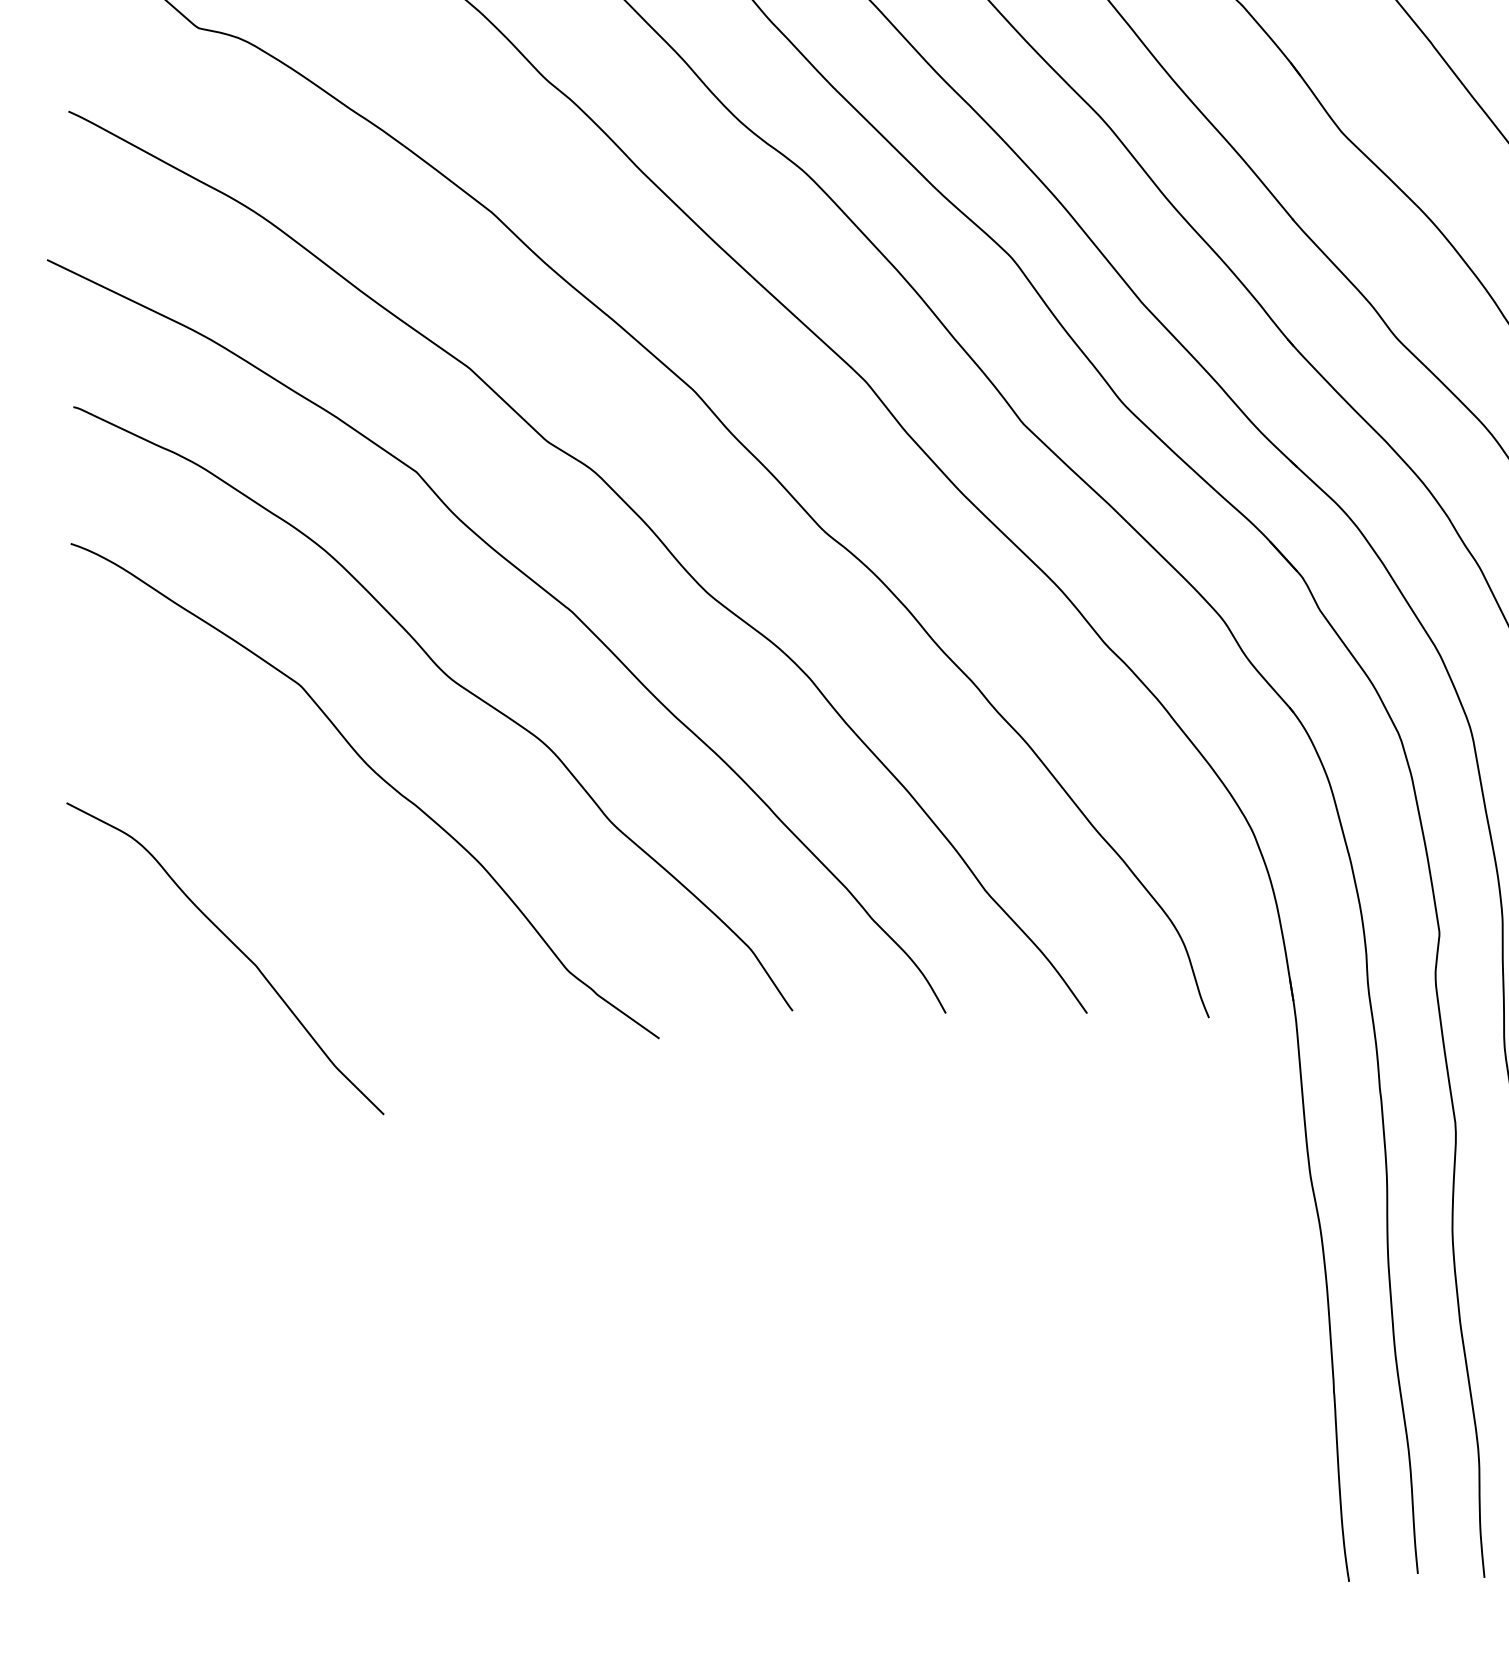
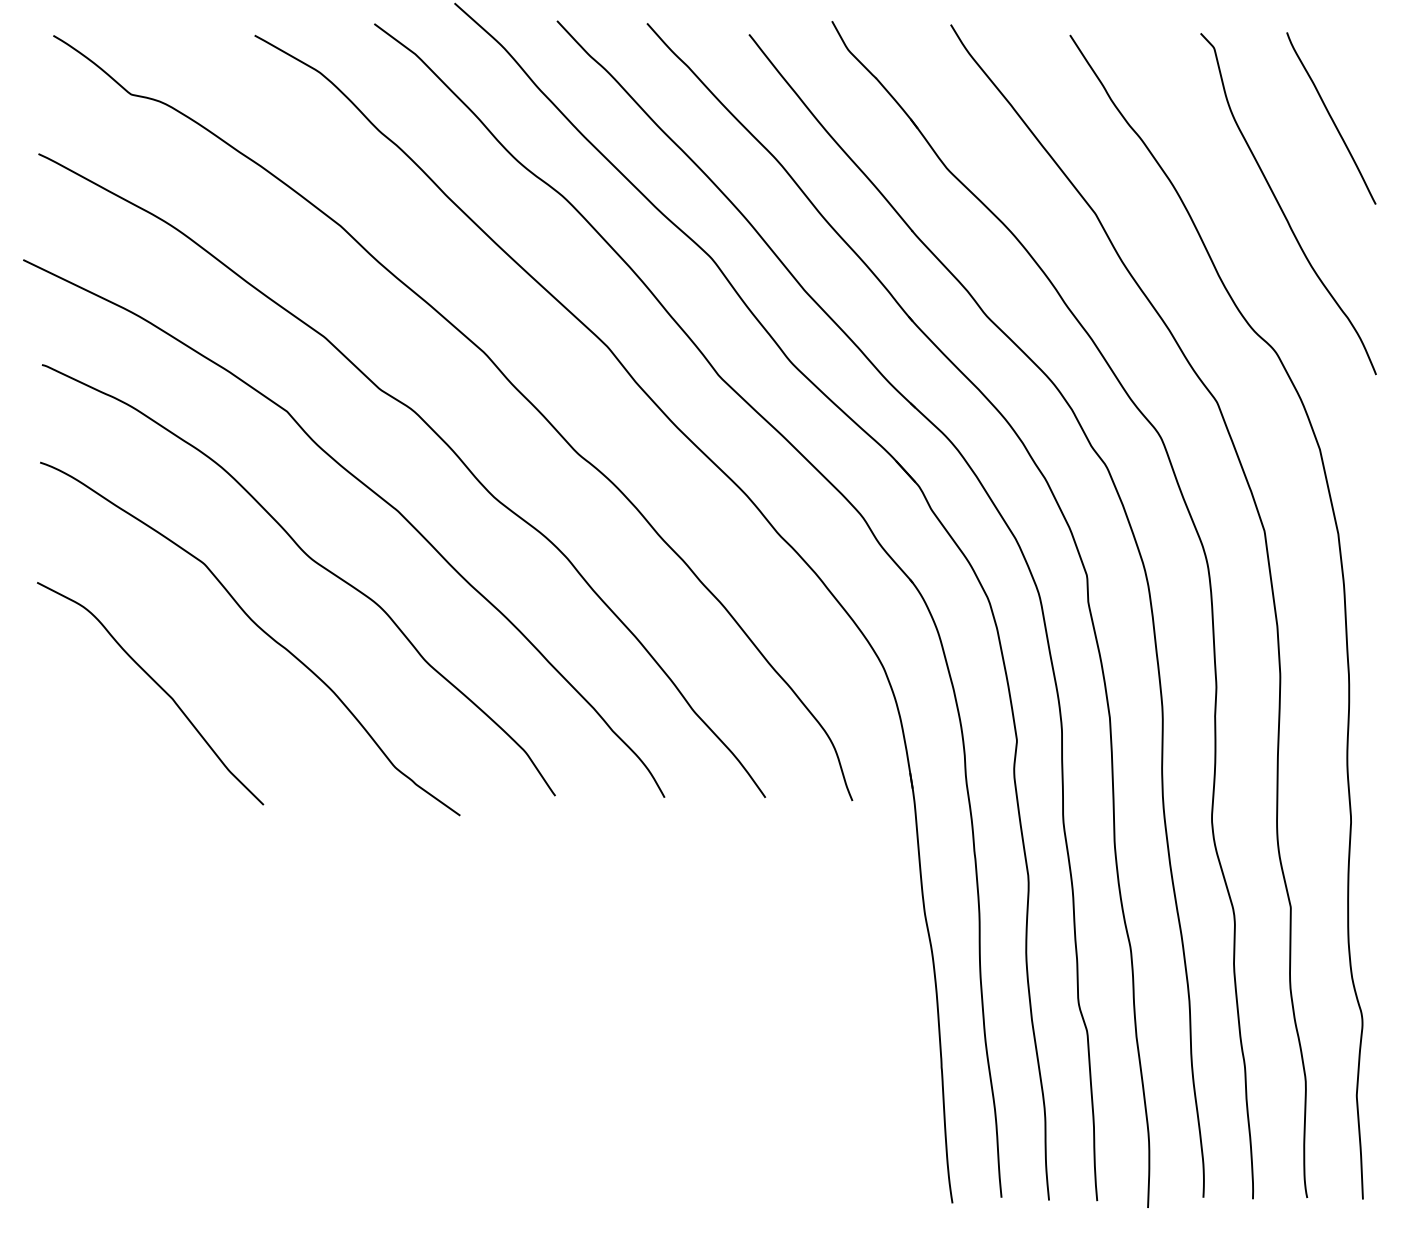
curve: (235, 947) -> (157, 685), moved

